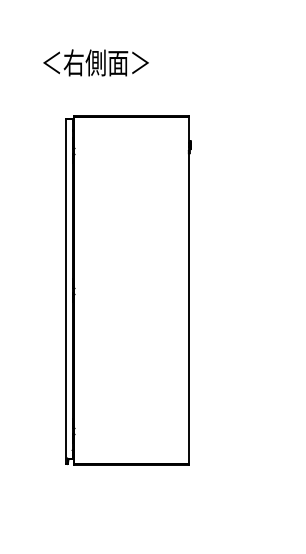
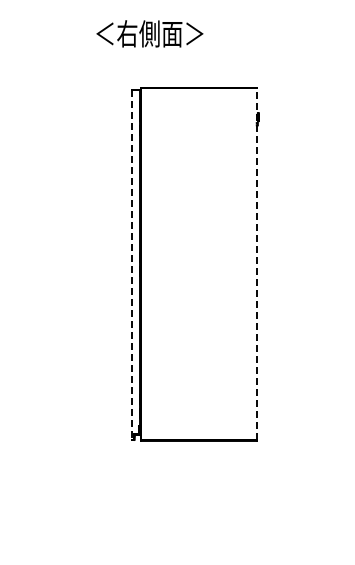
text: (95, 62) -> (149, 33), moved
line: (188, 289) -> (256, 263), solid -> dashed
line: (66, 290) -> (132, 264), solid -> dashed

